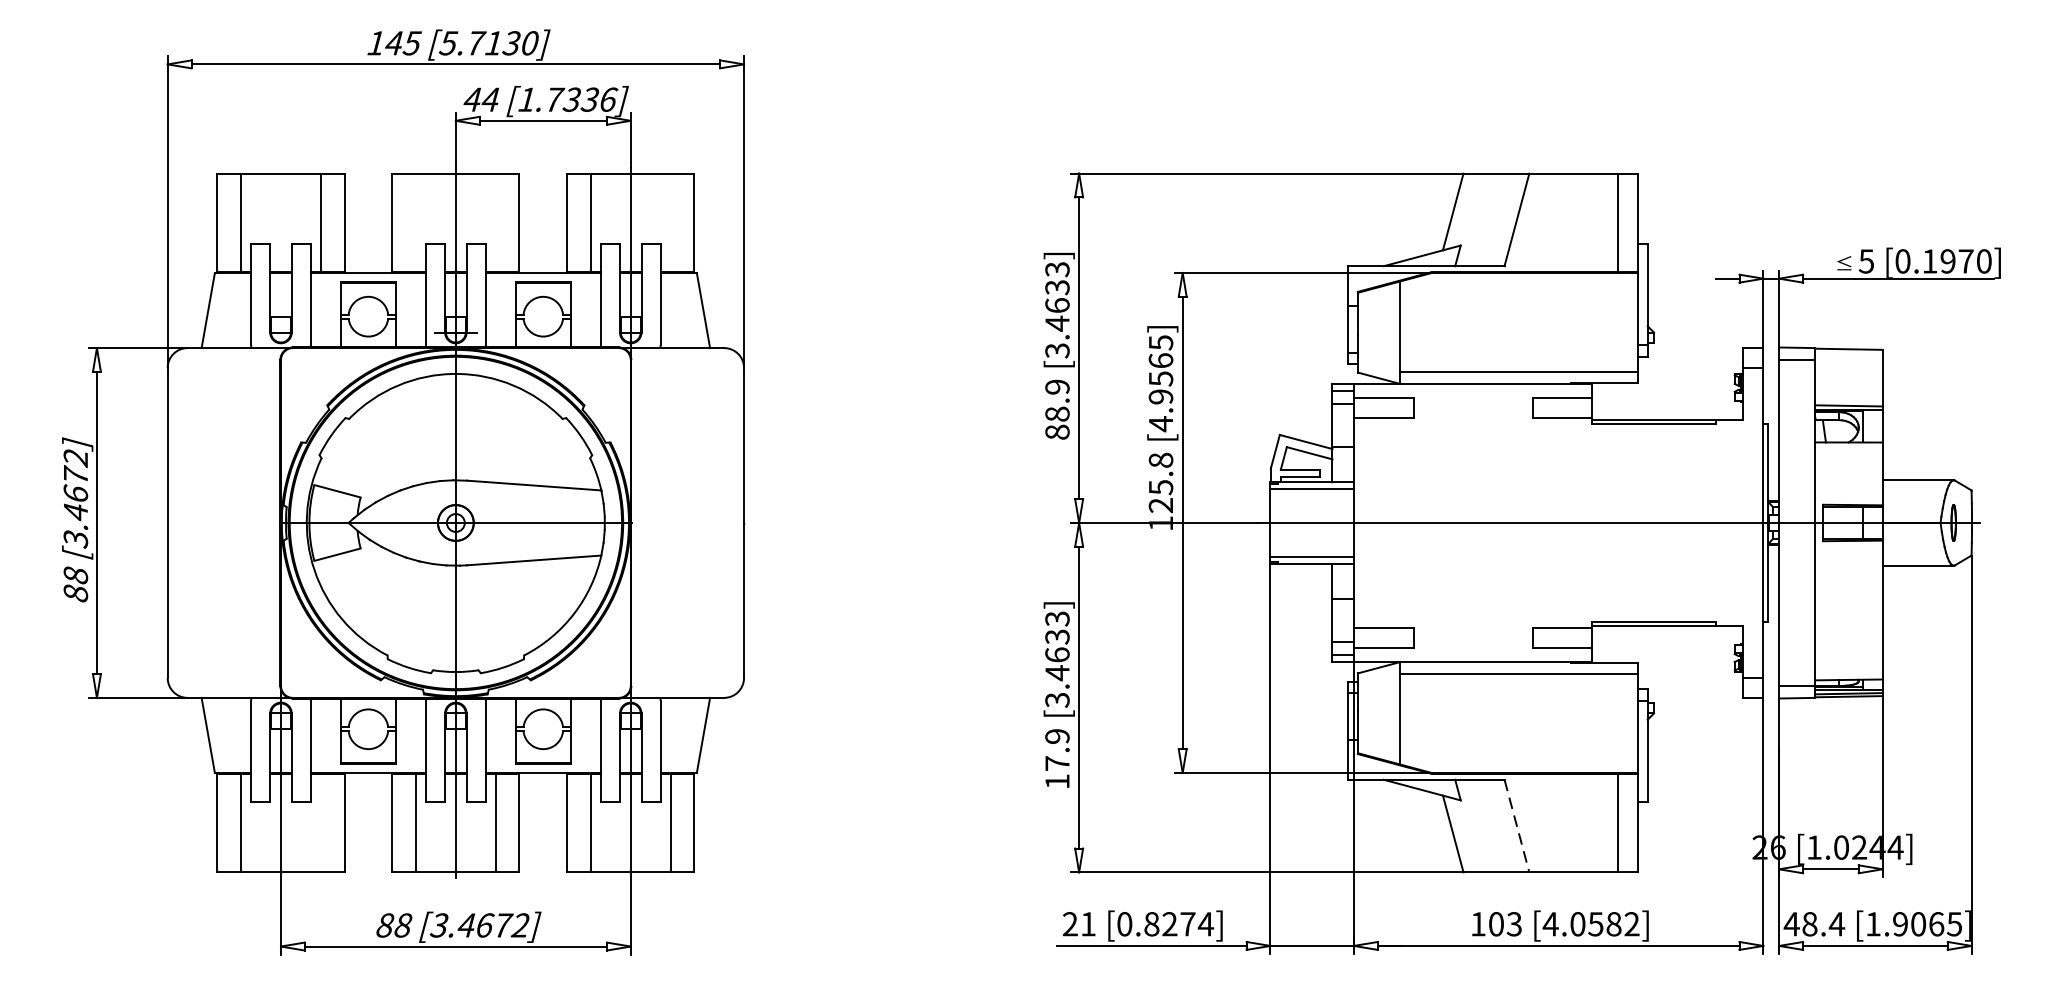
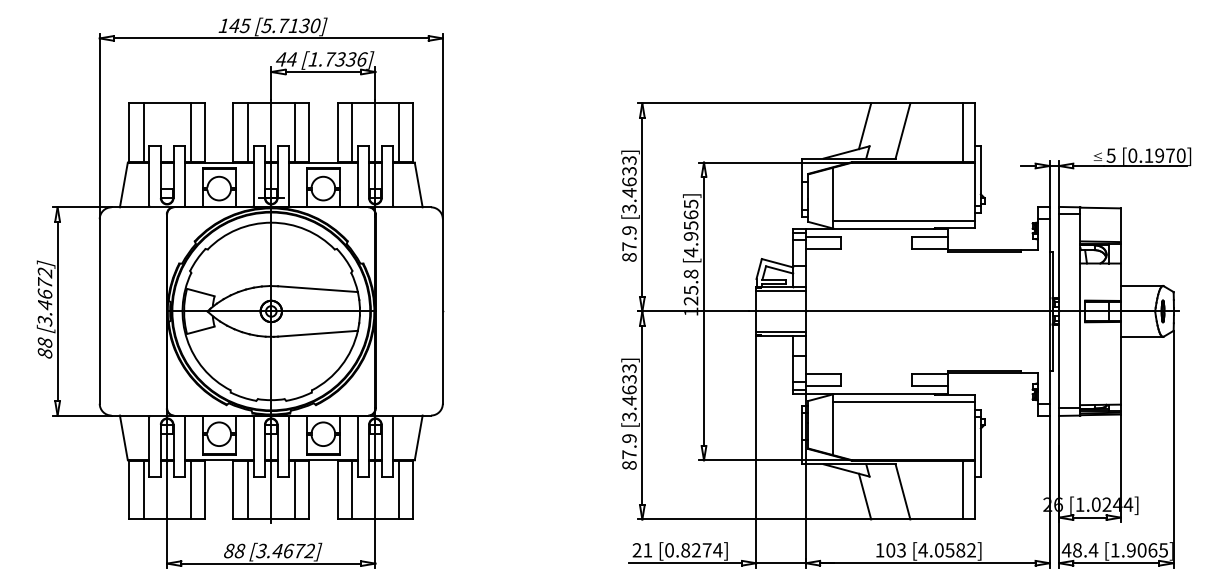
line: (415, 222) -> (247, 132), added
line: (494, 222) -> (294, 132), added
line: (671, 222) -> (399, 132), added
text: (1057, 413) -> (629, 246), 88.9 -> 87.9
text: (1057, 781) -> (629, 465), 17.9 -> 87.9
line: (320, 822) -> (190, 489), added
line: (1517, 825) -> (903, 491), dashed -> solid

